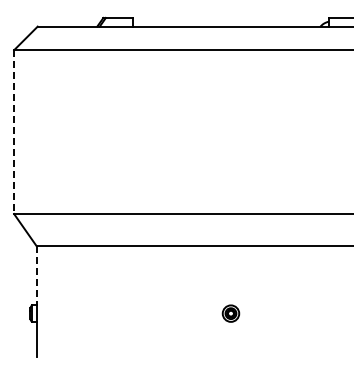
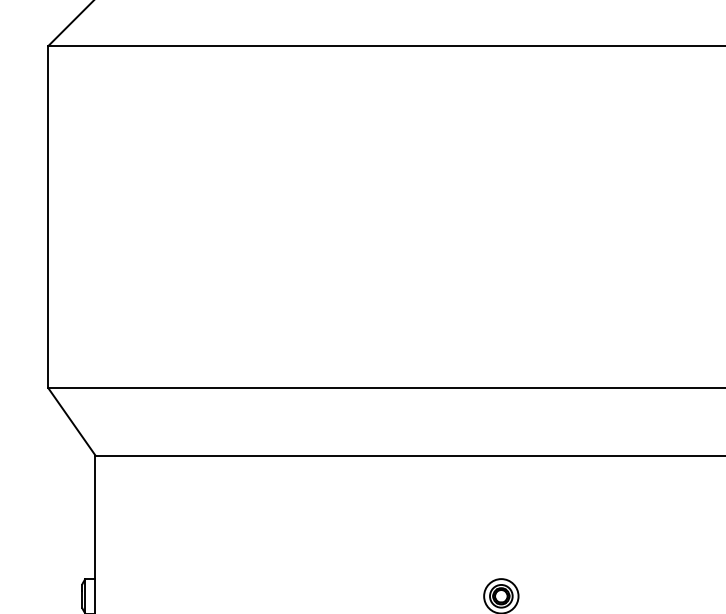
line: (14, 132) -> (49, 217), dashed -> solid
line: (36, 275) -> (95, 516), dashed -> solid

